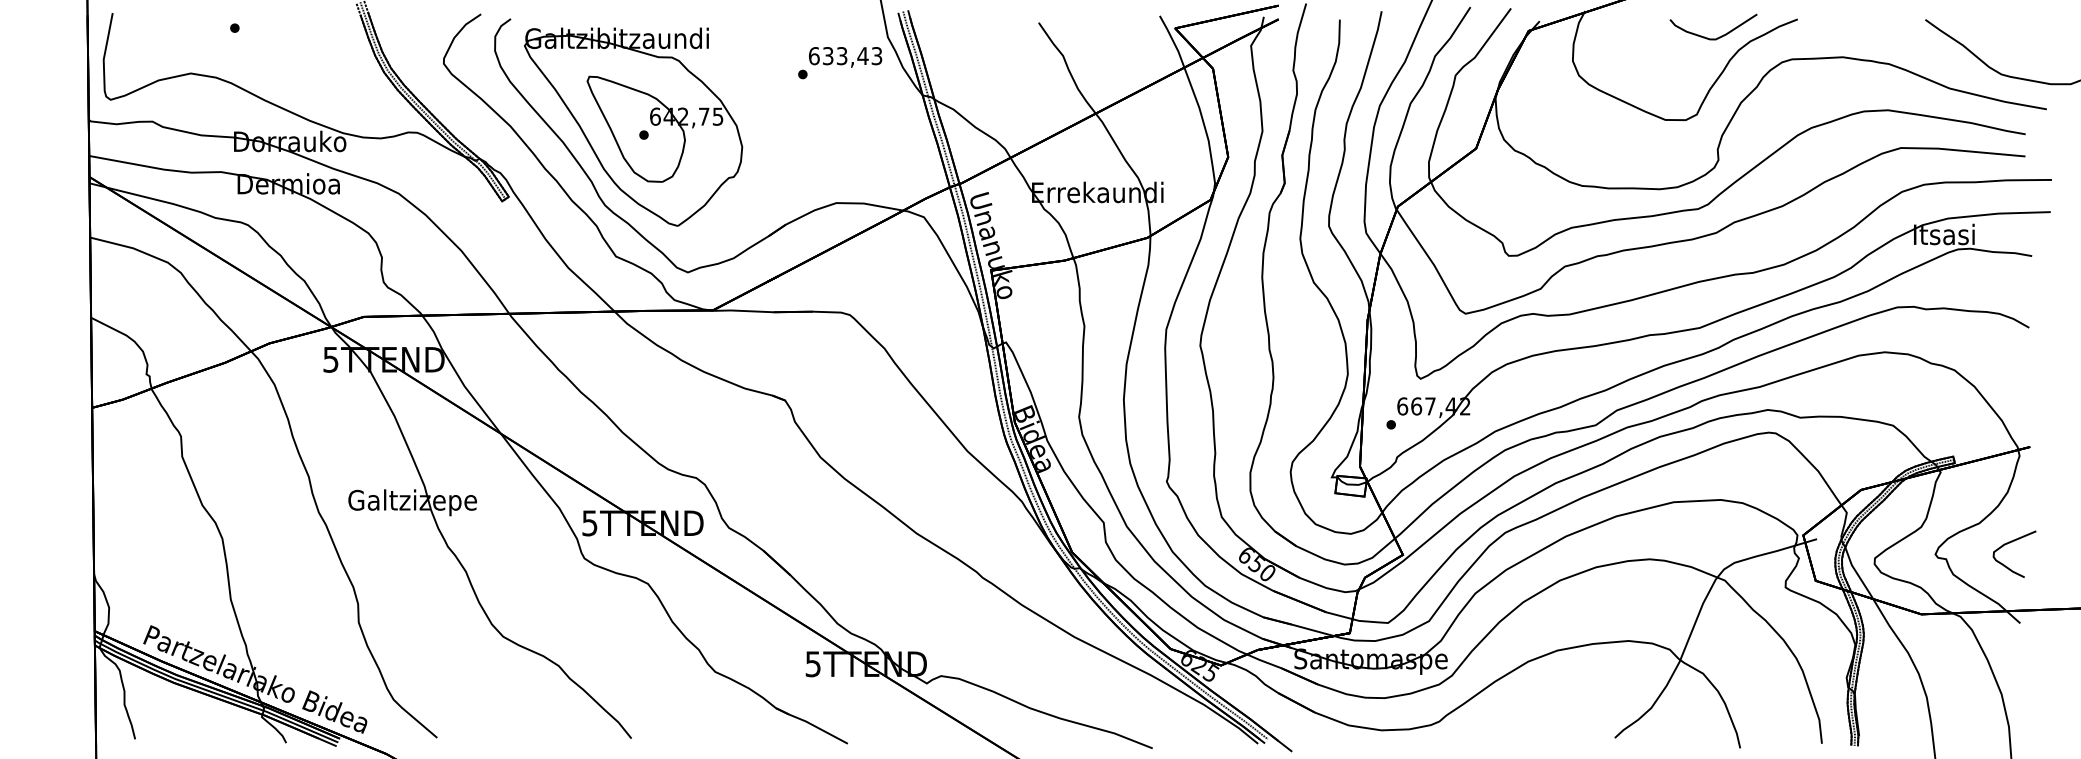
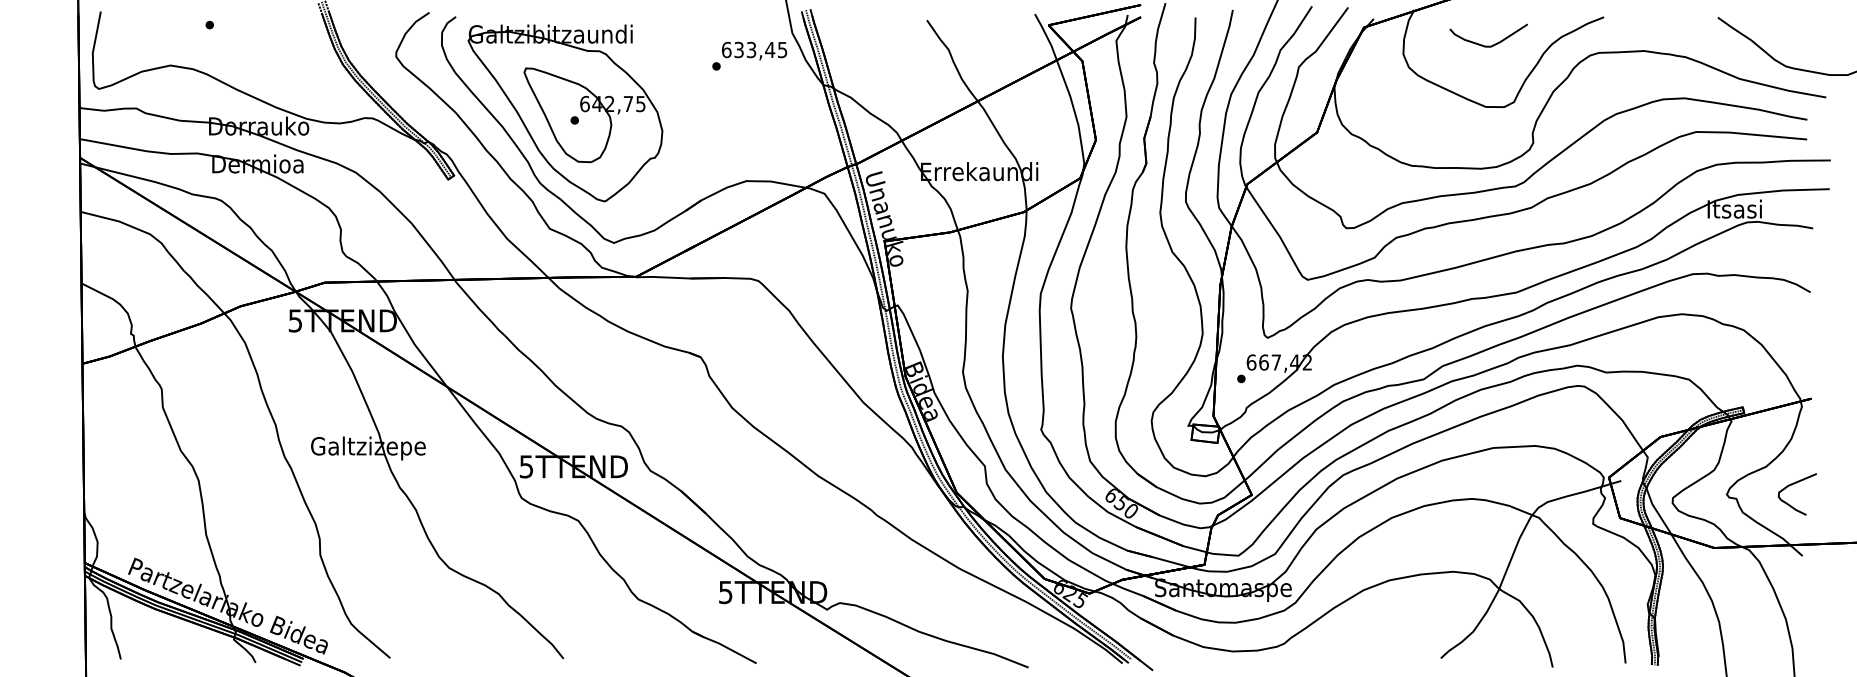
part: (1719, 36) -> (1494, 44), moved
text: (877, 55) -> (783, 49), 633,43 -> 633,45

